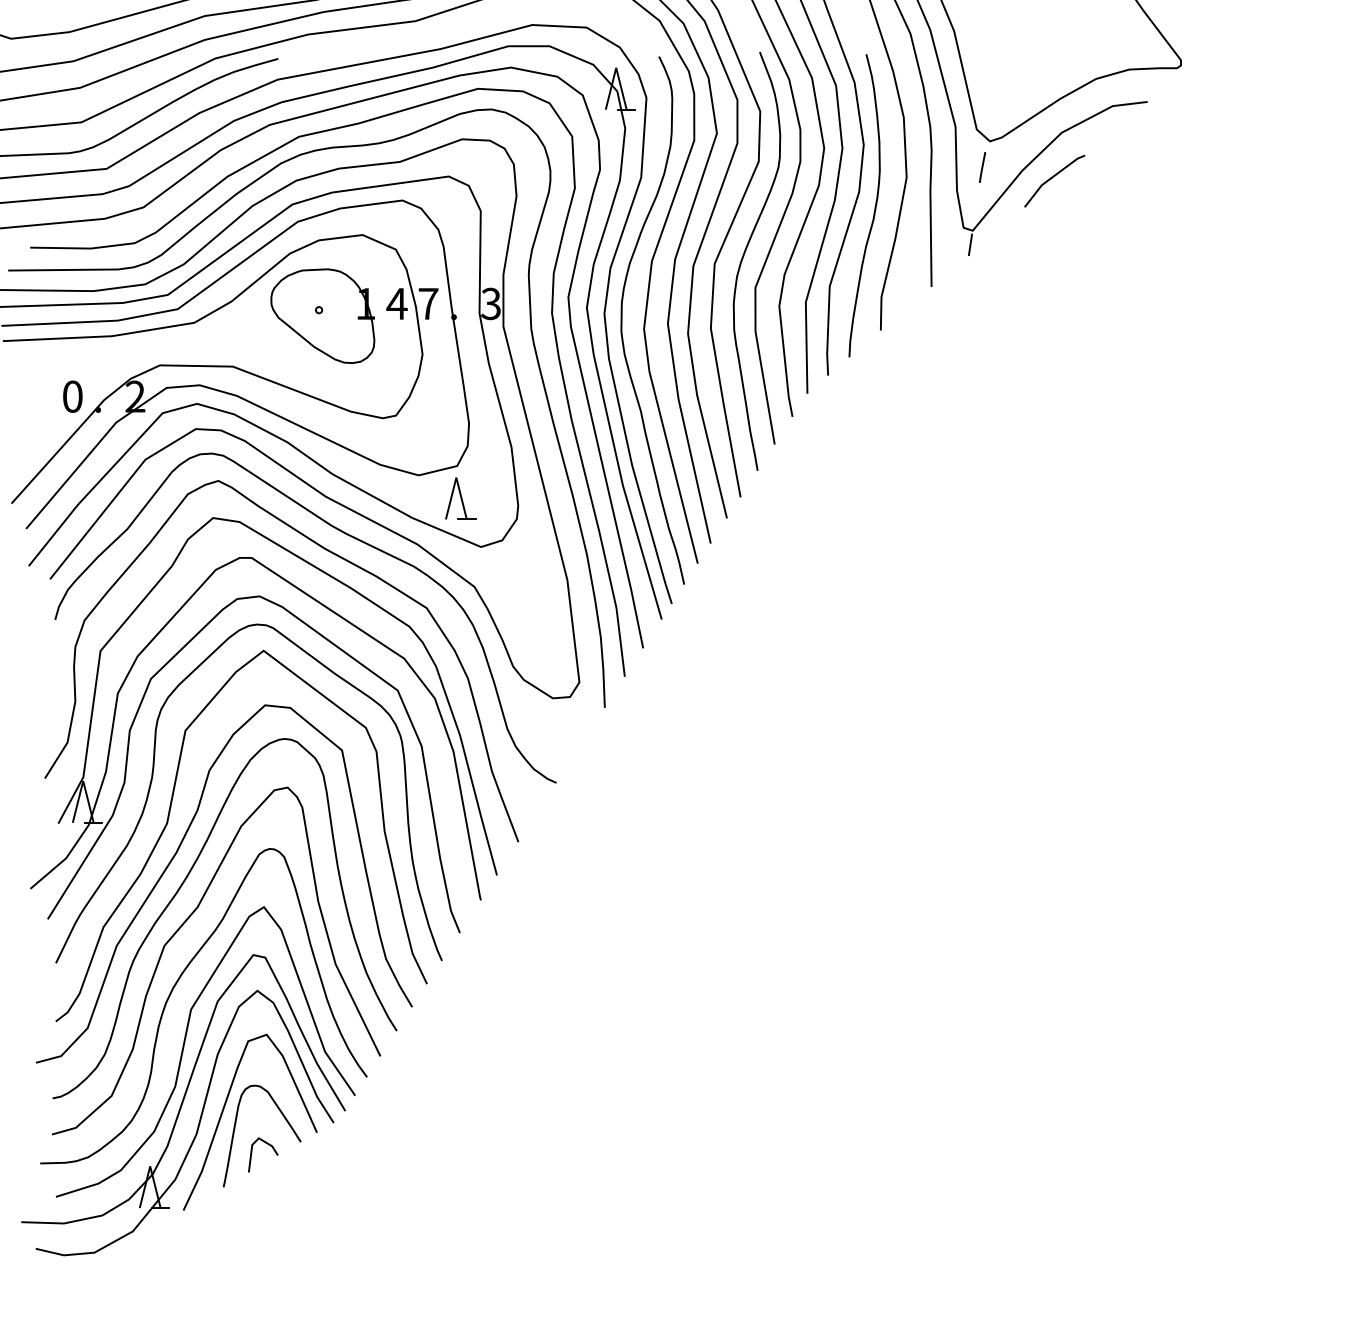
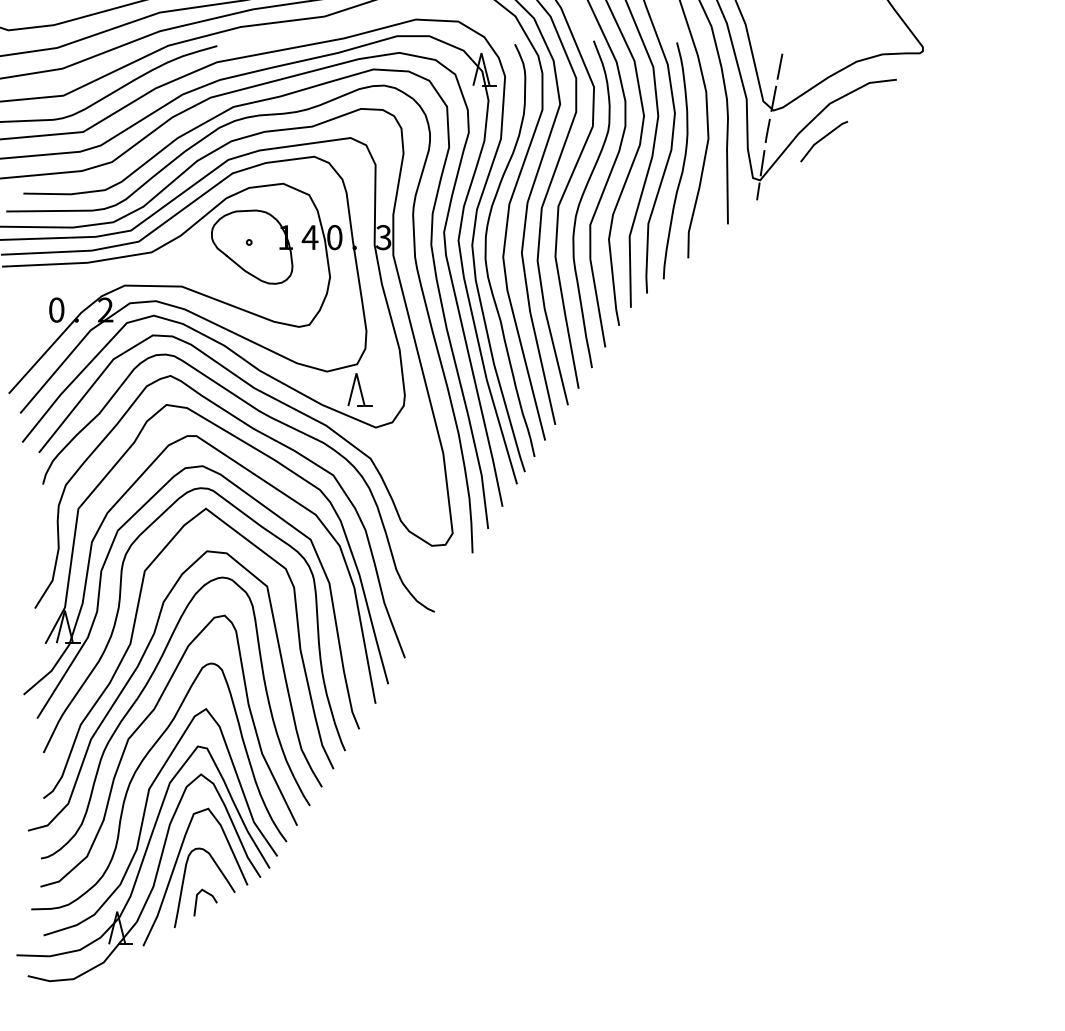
line: (998, 84) -> (780, 66), added
line: (990, 126) -> (774, 98), added
line: (975, 208) -> (762, 162), added
text: (428, 303) -> (334, 237), 7 -> 0

